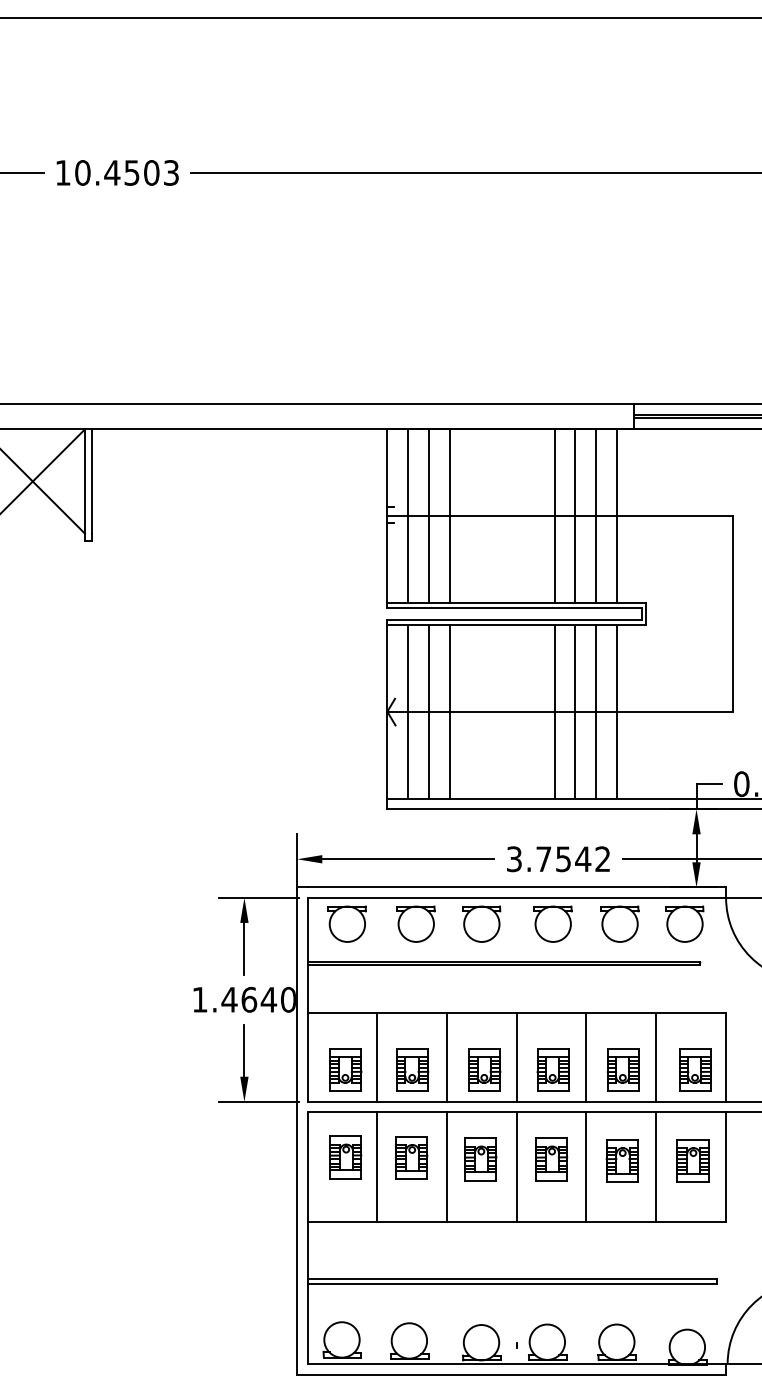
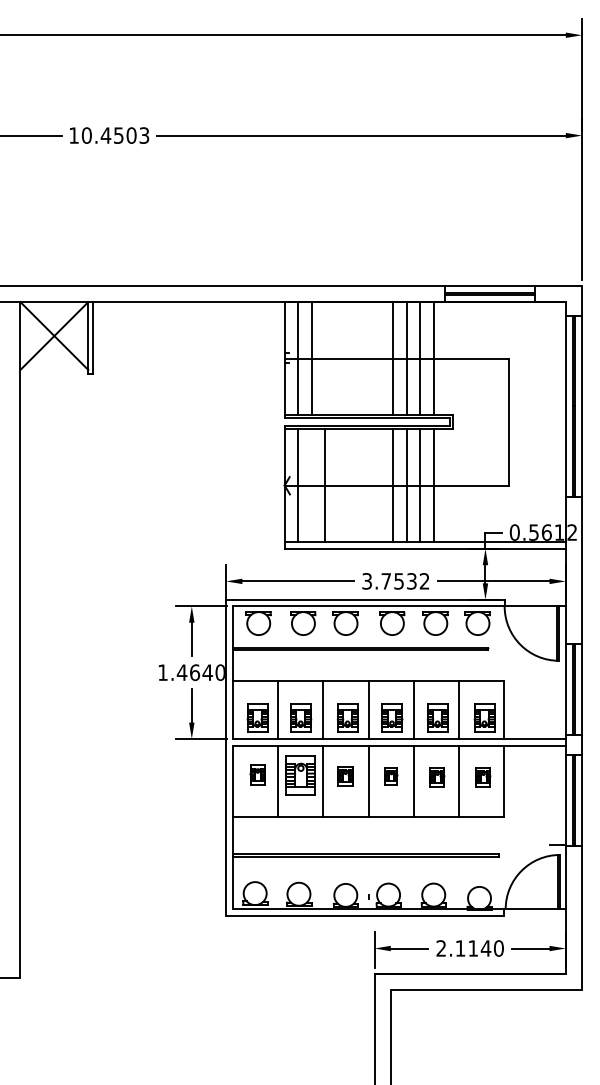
line: (450, 516) -> (325, 358), removed
line: (428, 711) -> (311, 485), removed
text: (582, 859) -> (411, 581), 3.7542 -> 3.7532
part: (345, 1156) -> (257, 774), size x0.7
part: (411, 1156) -> (300, 774), size x1.4
part: (481, 1158) -> (345, 775), size x0.7
part: (551, 1158) -> (391, 775), size x0.6
part: (622, 1159) -> (437, 776), size x0.7
part: (693, 1159) -> (483, 776), size x0.7

